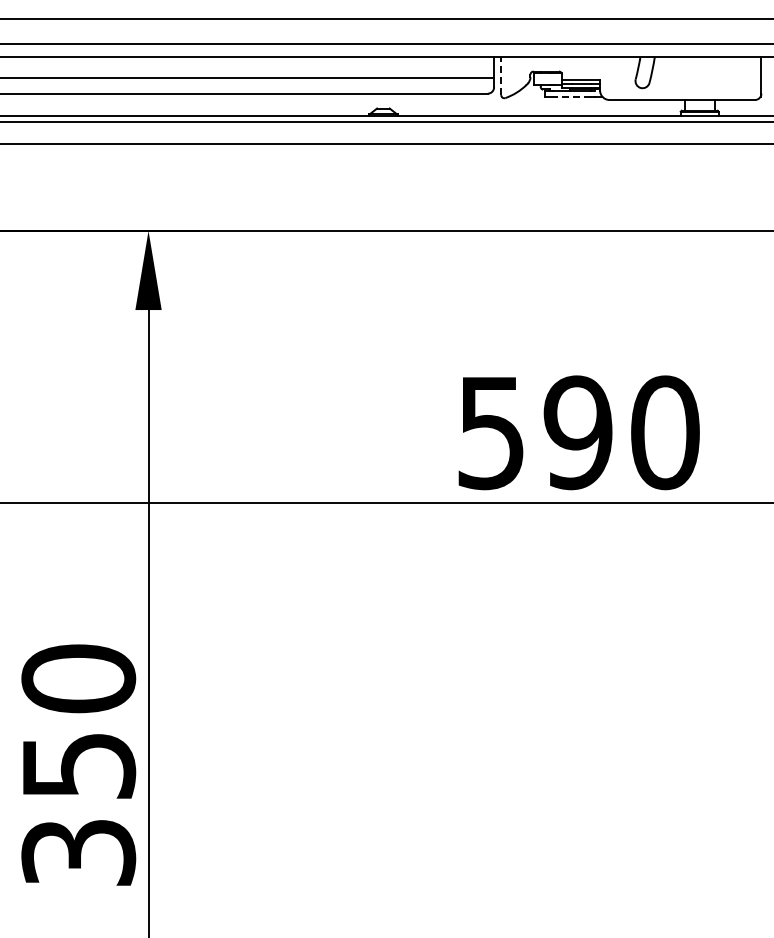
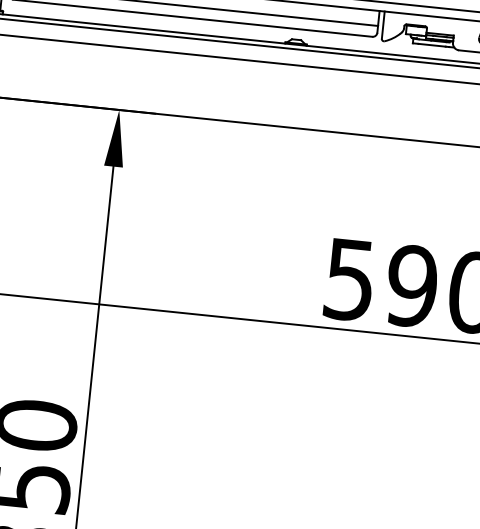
line: (501, 75) -> (383, 24), dashed -> solid
line: (571, 96) -> (432, 45), dashed -> solid

